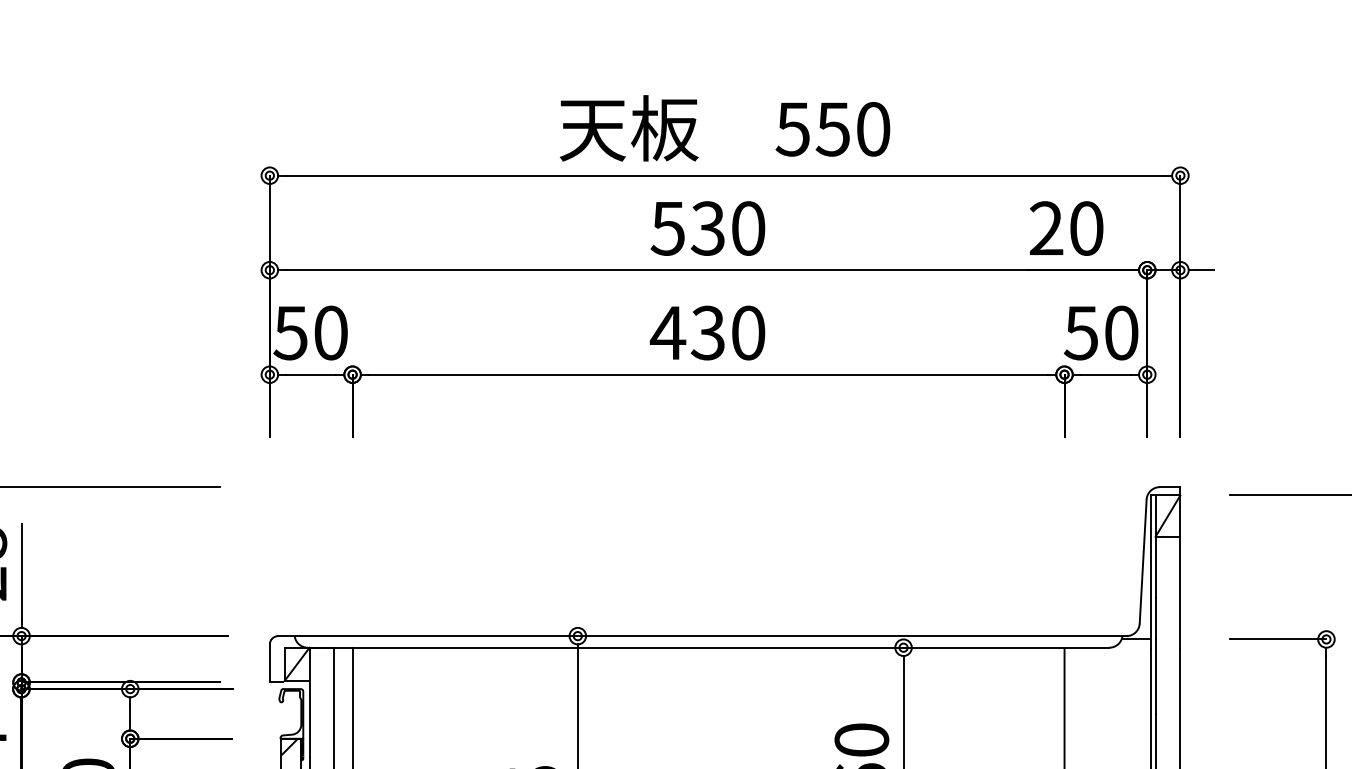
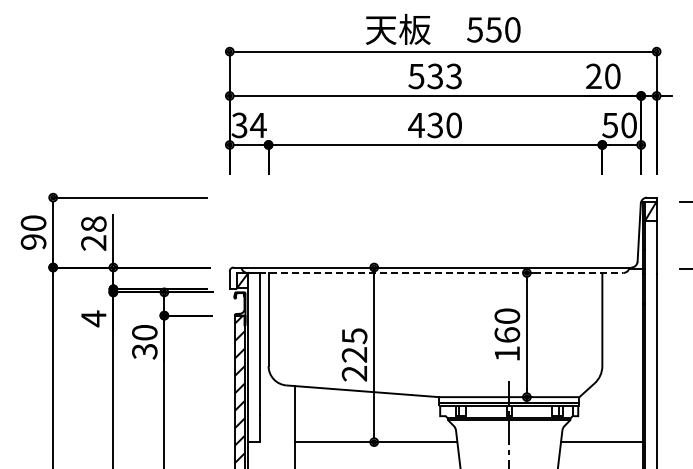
text: (747, 228) -> (453, 76), 530 -> 533
text: (309, 333) -> (248, 125), 50 -> 34
line: (708, 646) -> (435, 272), solid -> dashed

